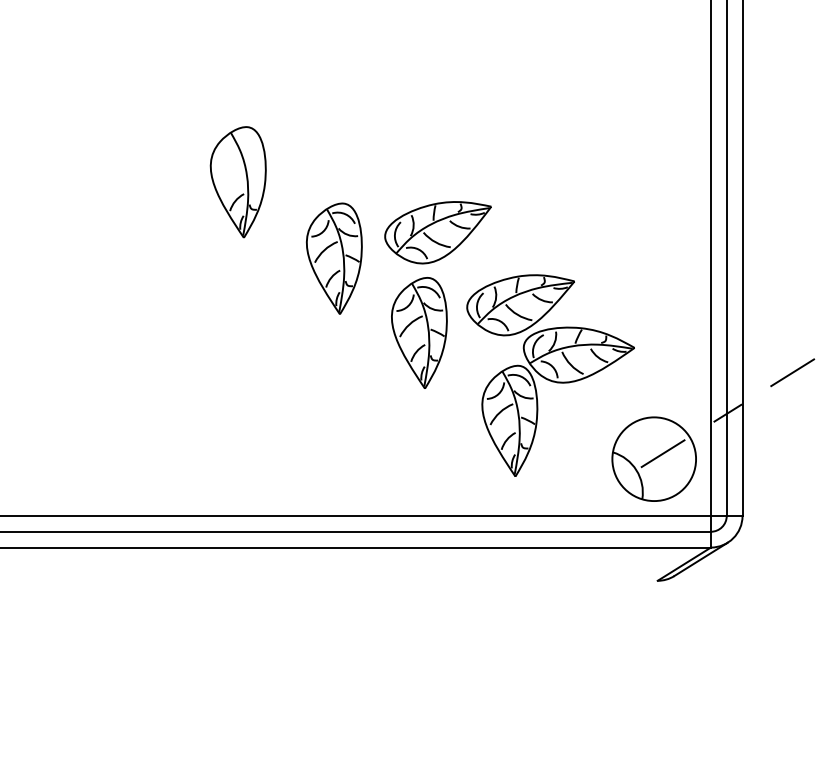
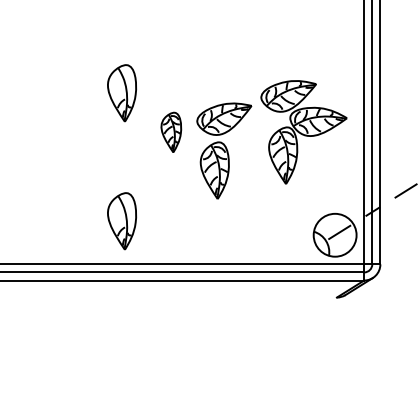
part: (334, 258) -> (171, 132), size x0.7
part: (549, 375) -> (303, 132), moved
part: (237, 432) -> (121, 221), added

